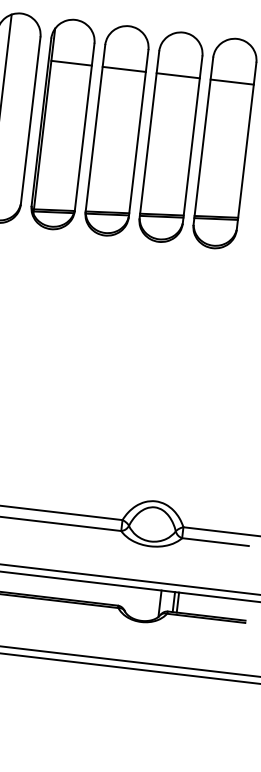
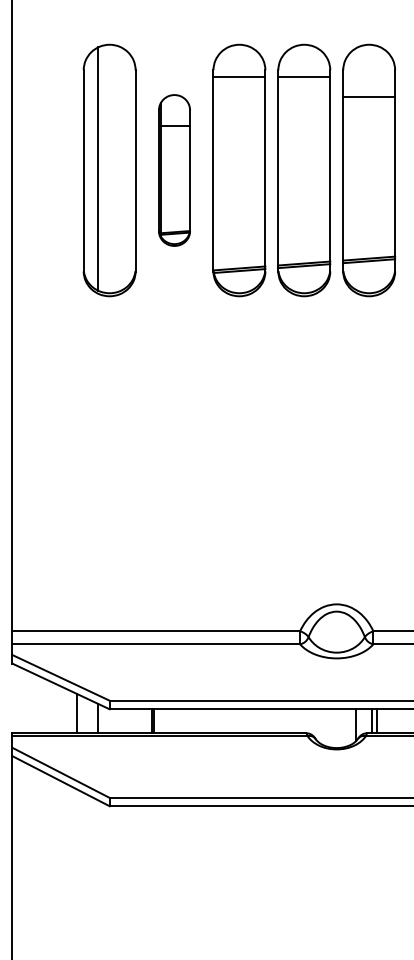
line: (124, 69) -> (239, 76), moved
line: (178, 75) -> (304, 76), moved
part: (63, 124) -> (174, 170), size x0.6

